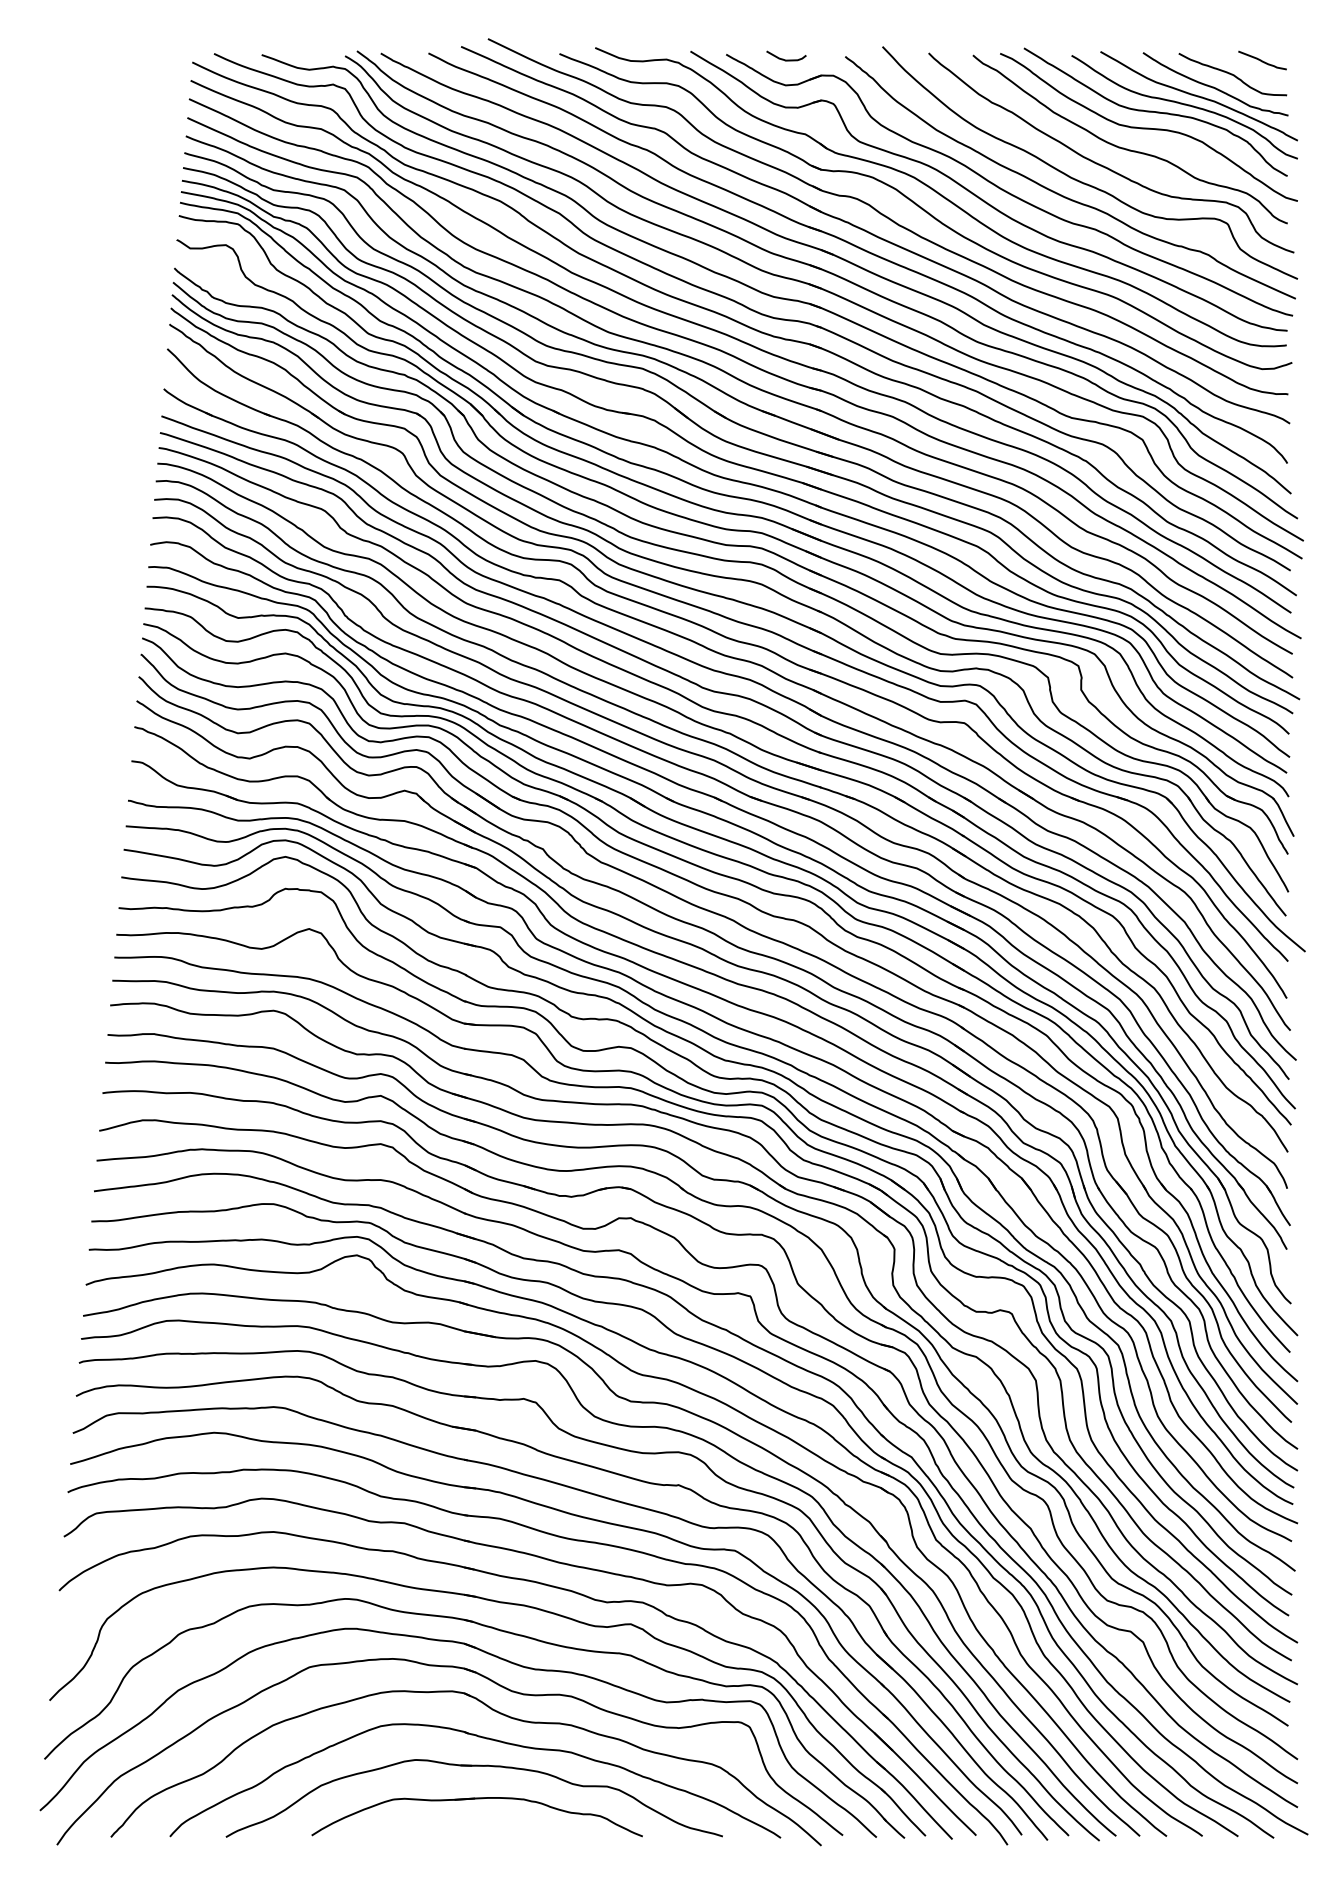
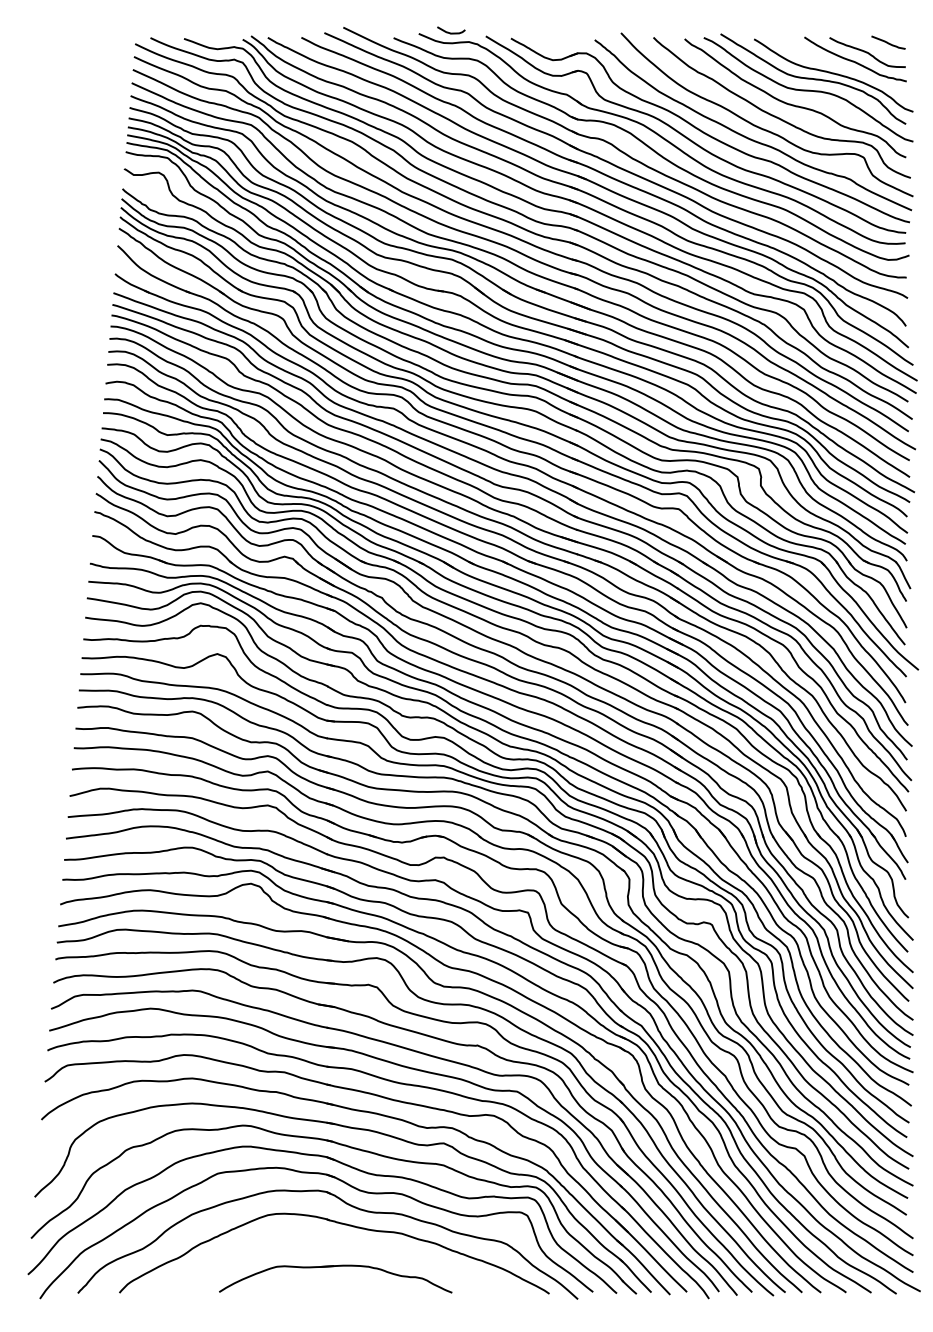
curve: (786, 59) -> (451, 32), moved
curve: (1198, 96) -> (843, 68), removed
part: (473, 1766) -> (333, 1243), removed

